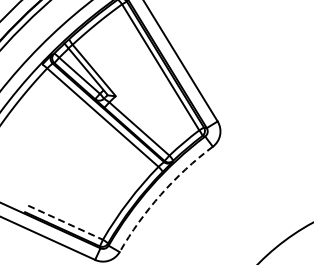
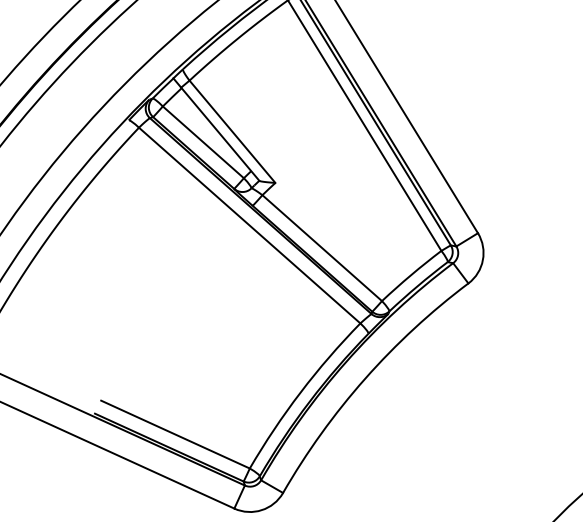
arc: (160, 194) -> (364, 378), dashed -> solid
line: (66, 222) -> (177, 434), dashed -> solid

